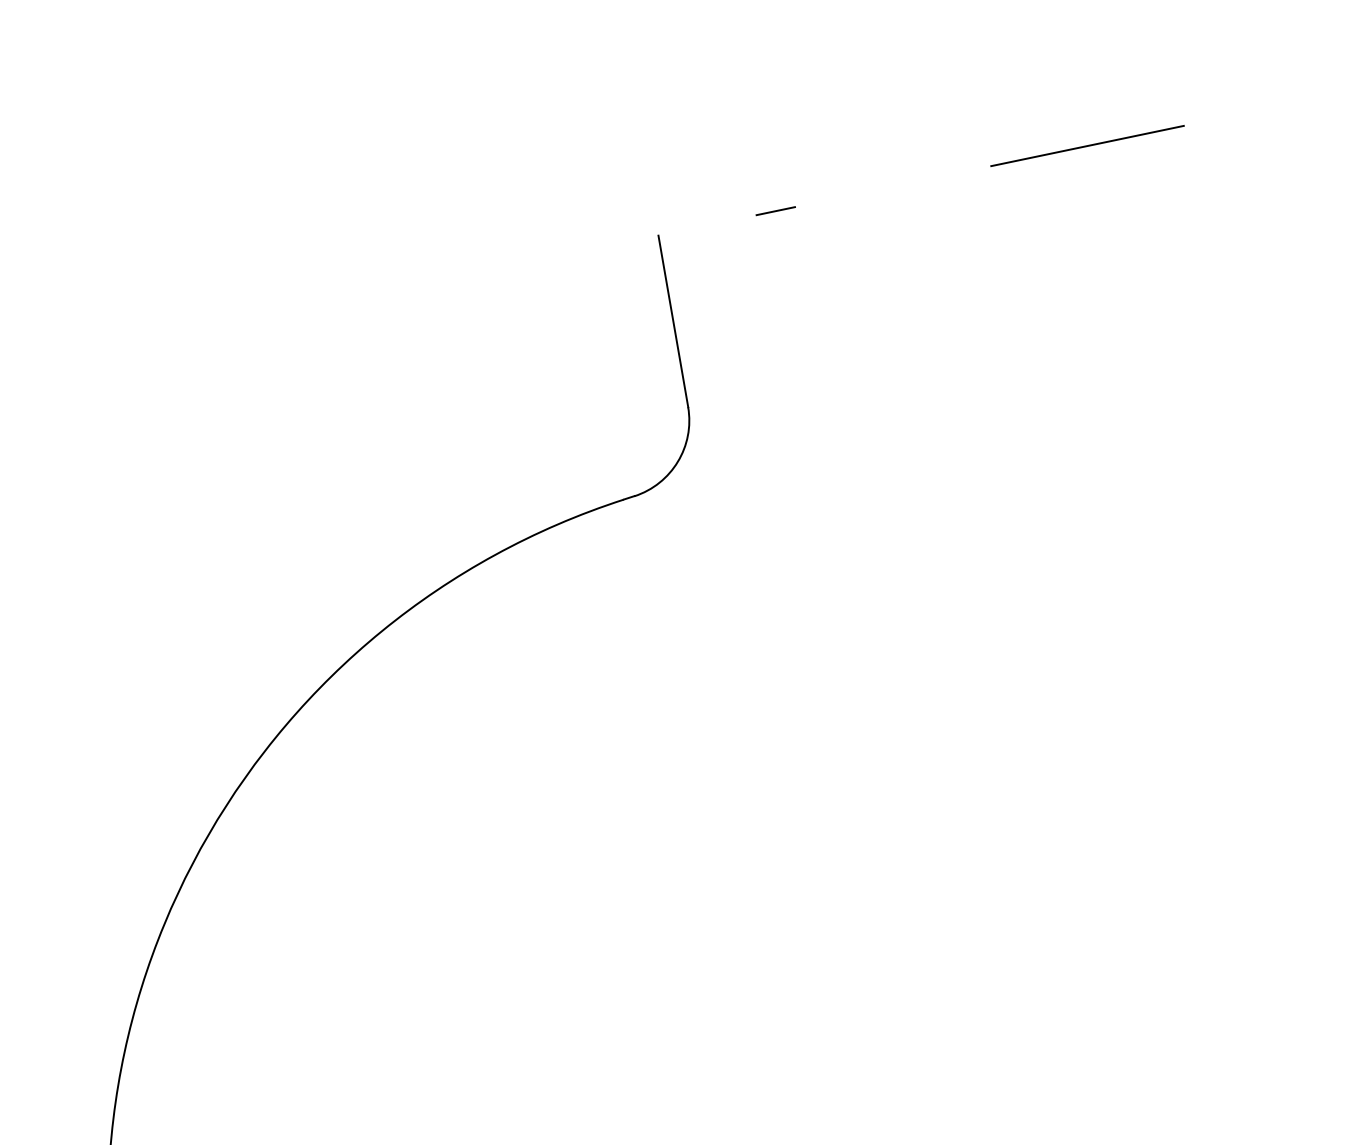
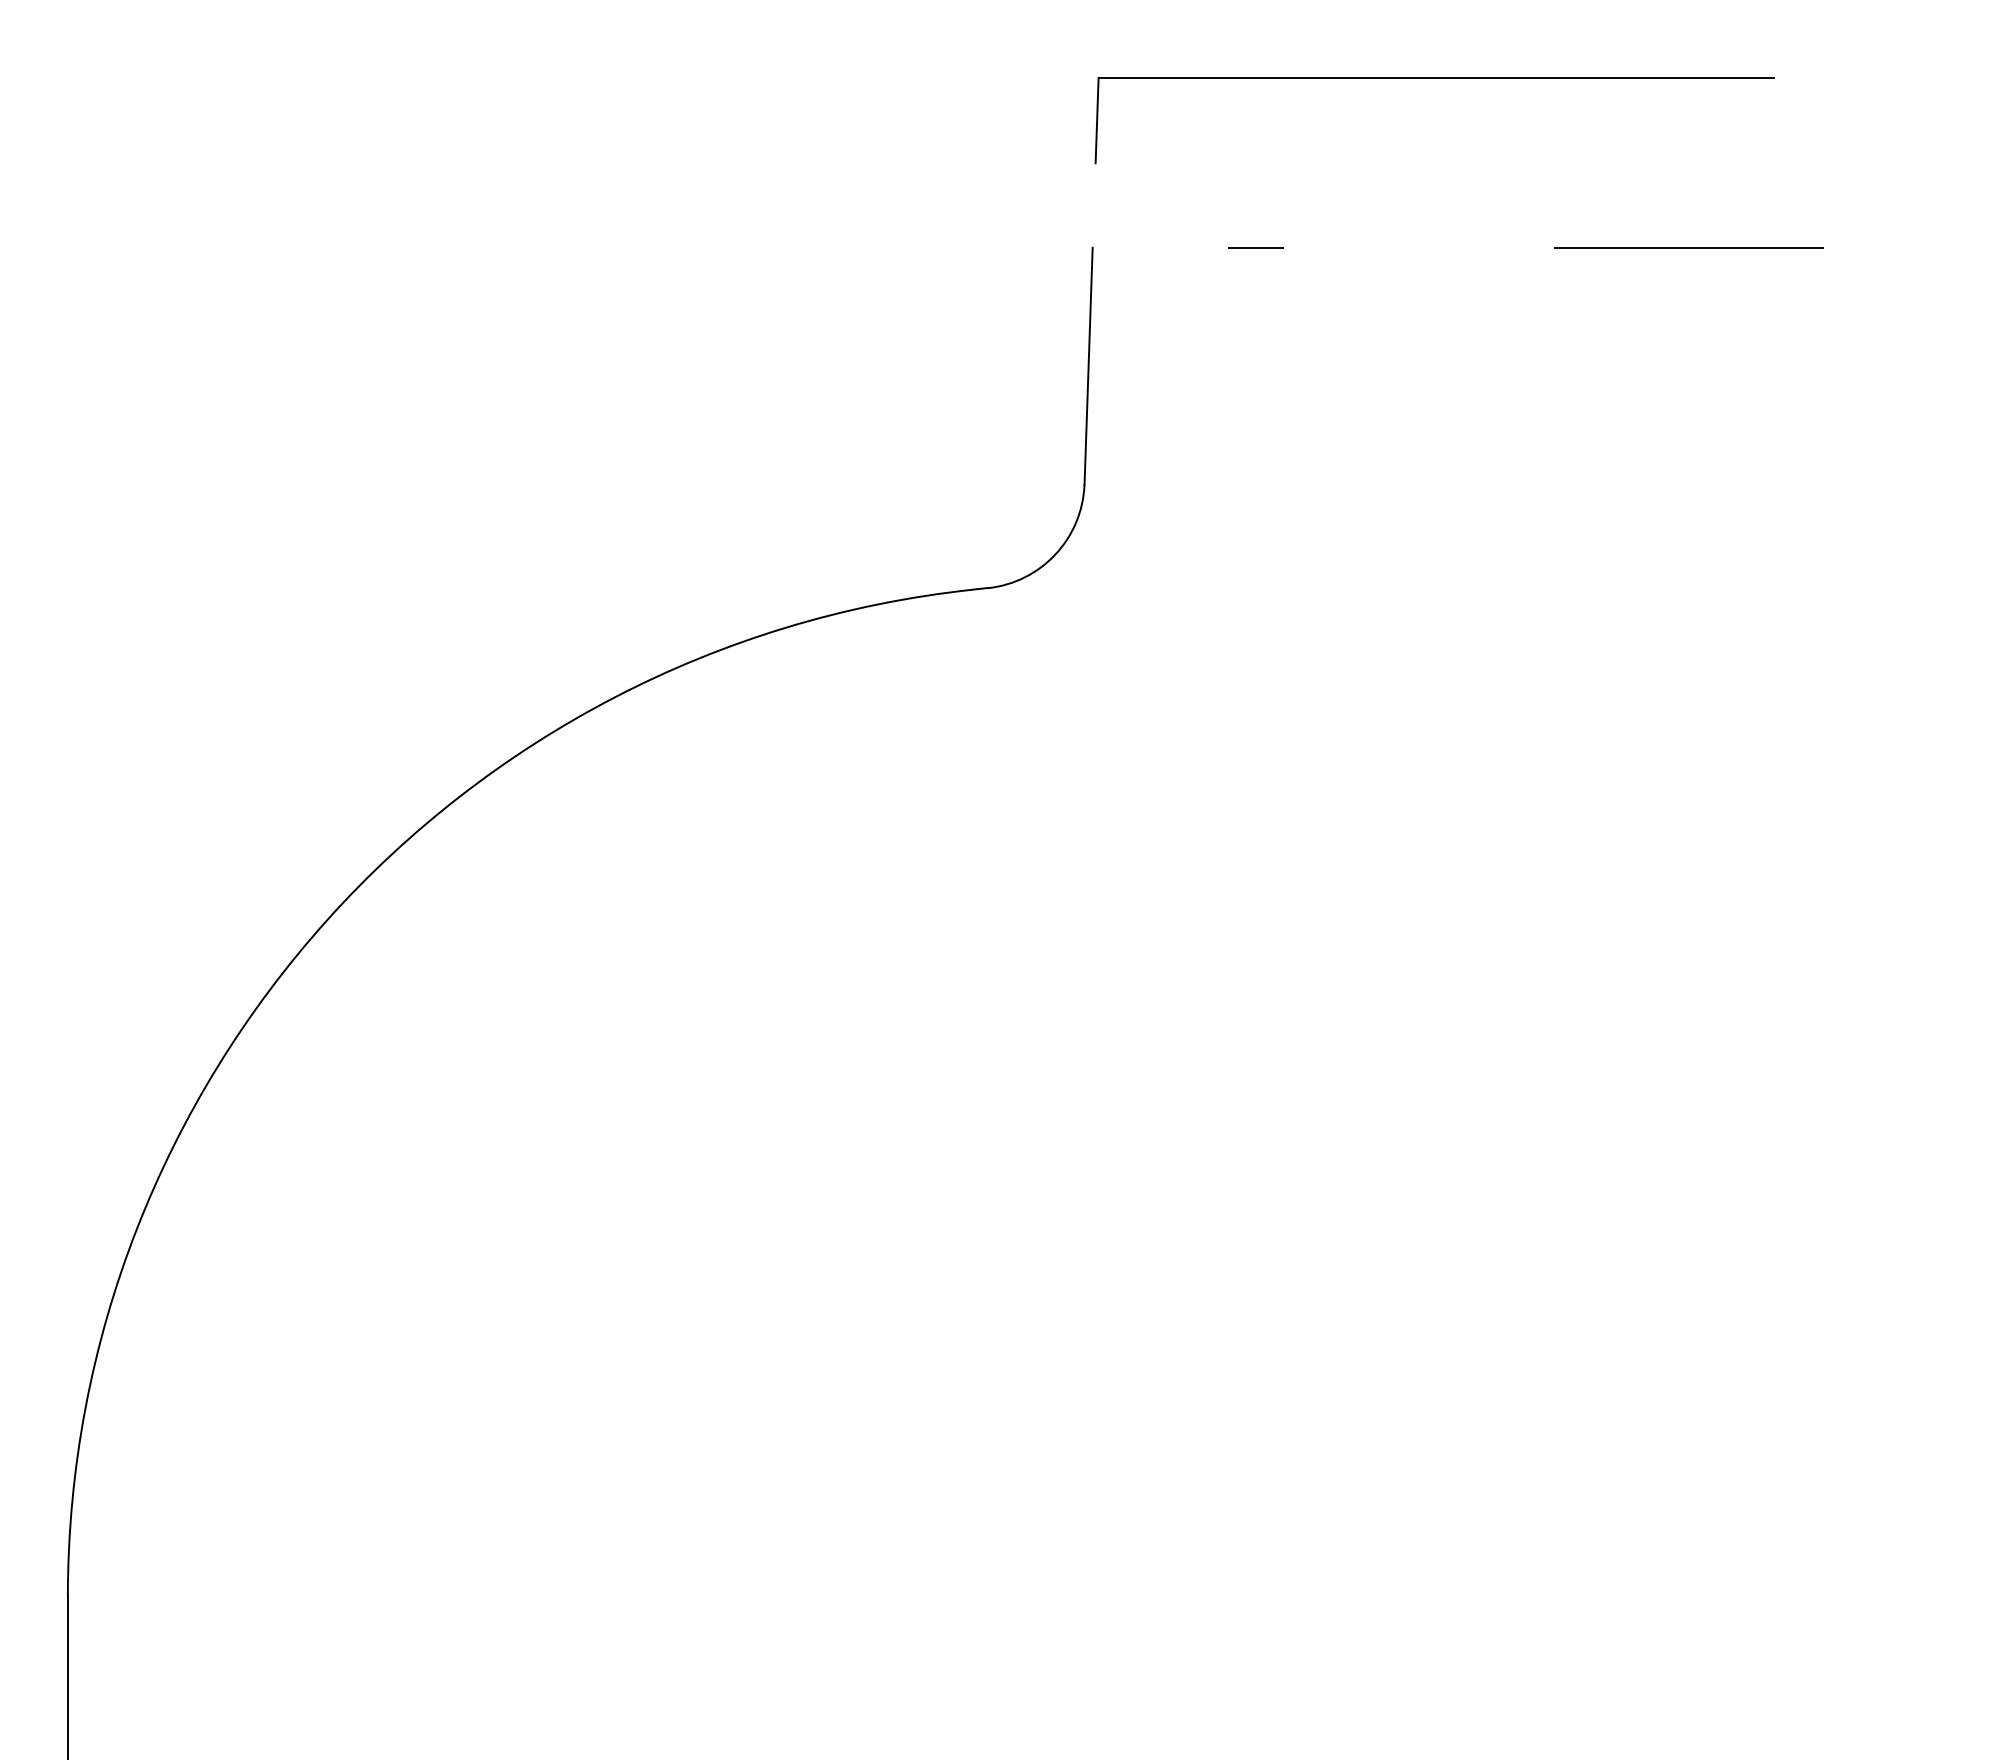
part: (878, 62) -> (1434, 78), added

